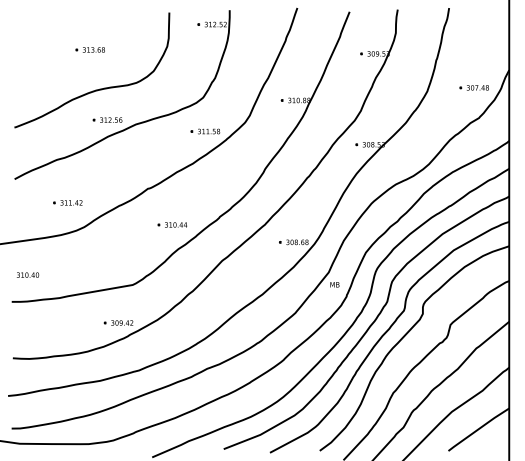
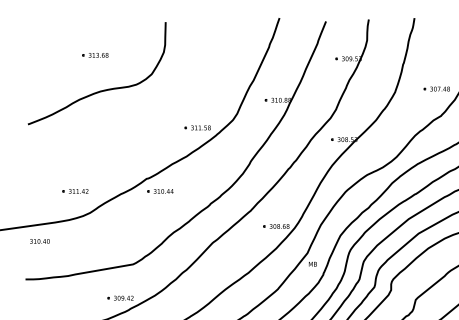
part: (121, 117) -> (123, 115), removed
part: (172, 224) -> (160, 191), moved
text: (27, 274) -> (39, 240), moved

